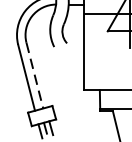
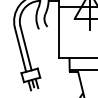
line: (35, 75) -> (26, 48), dashed -> solid

